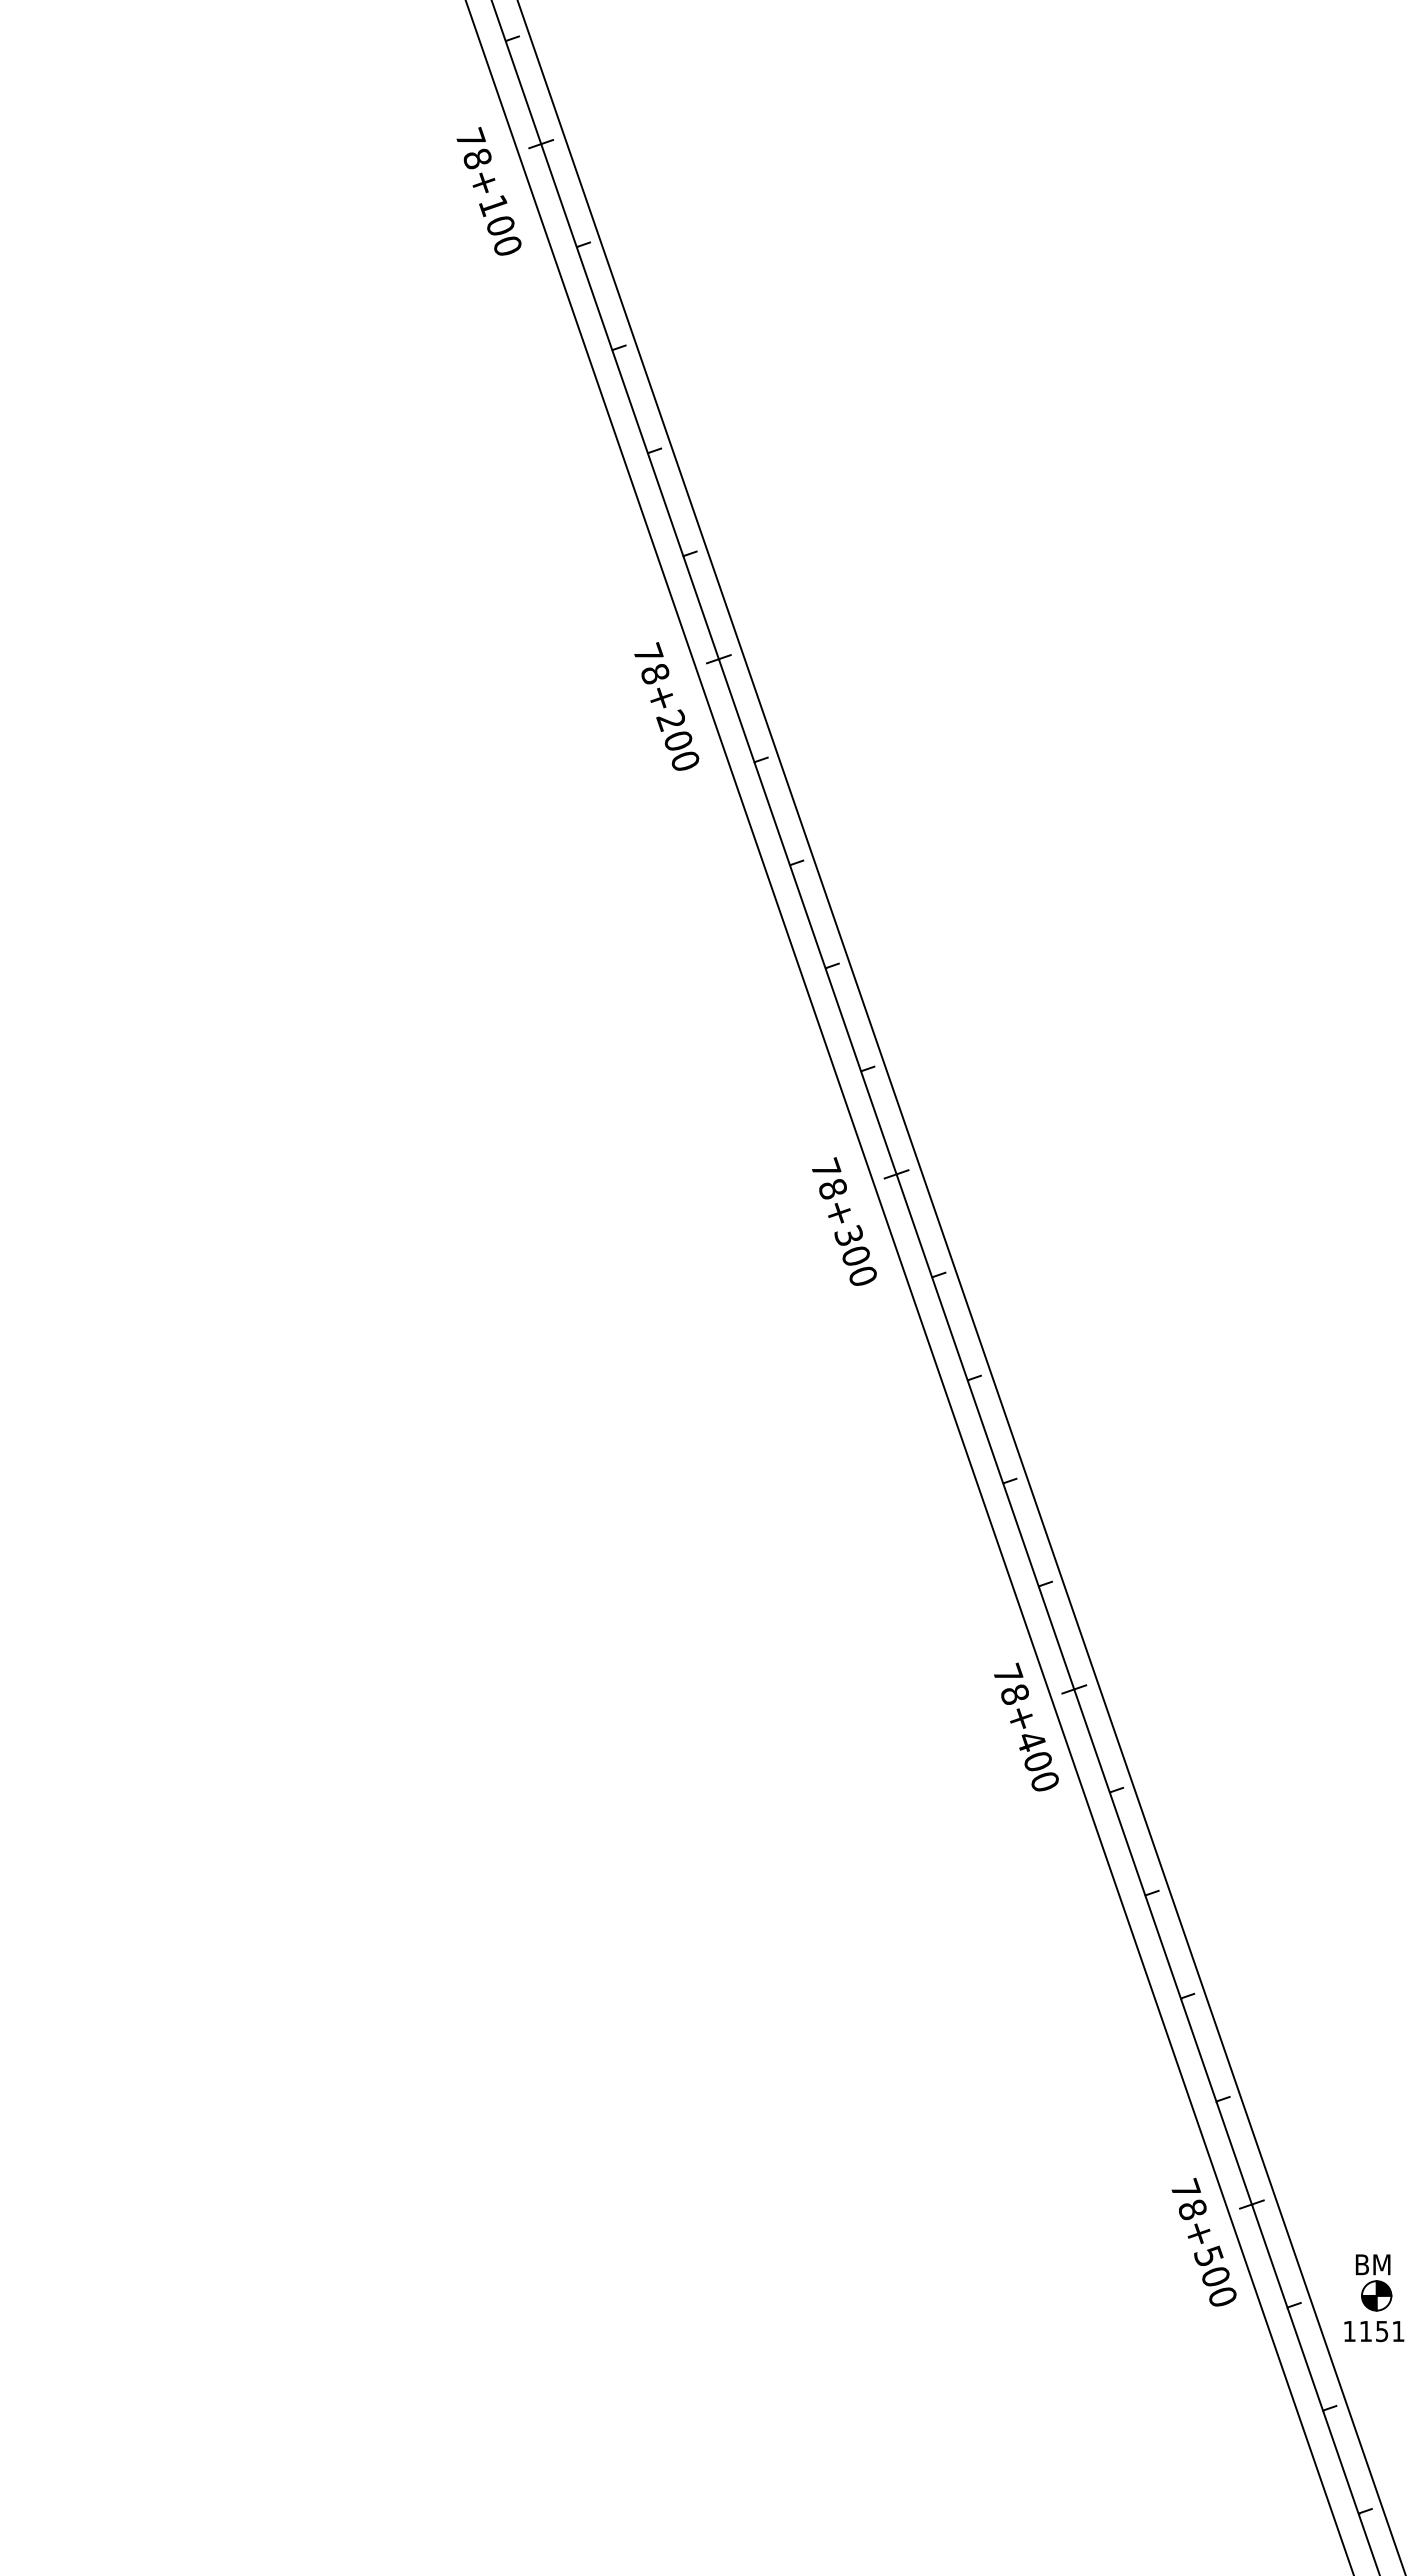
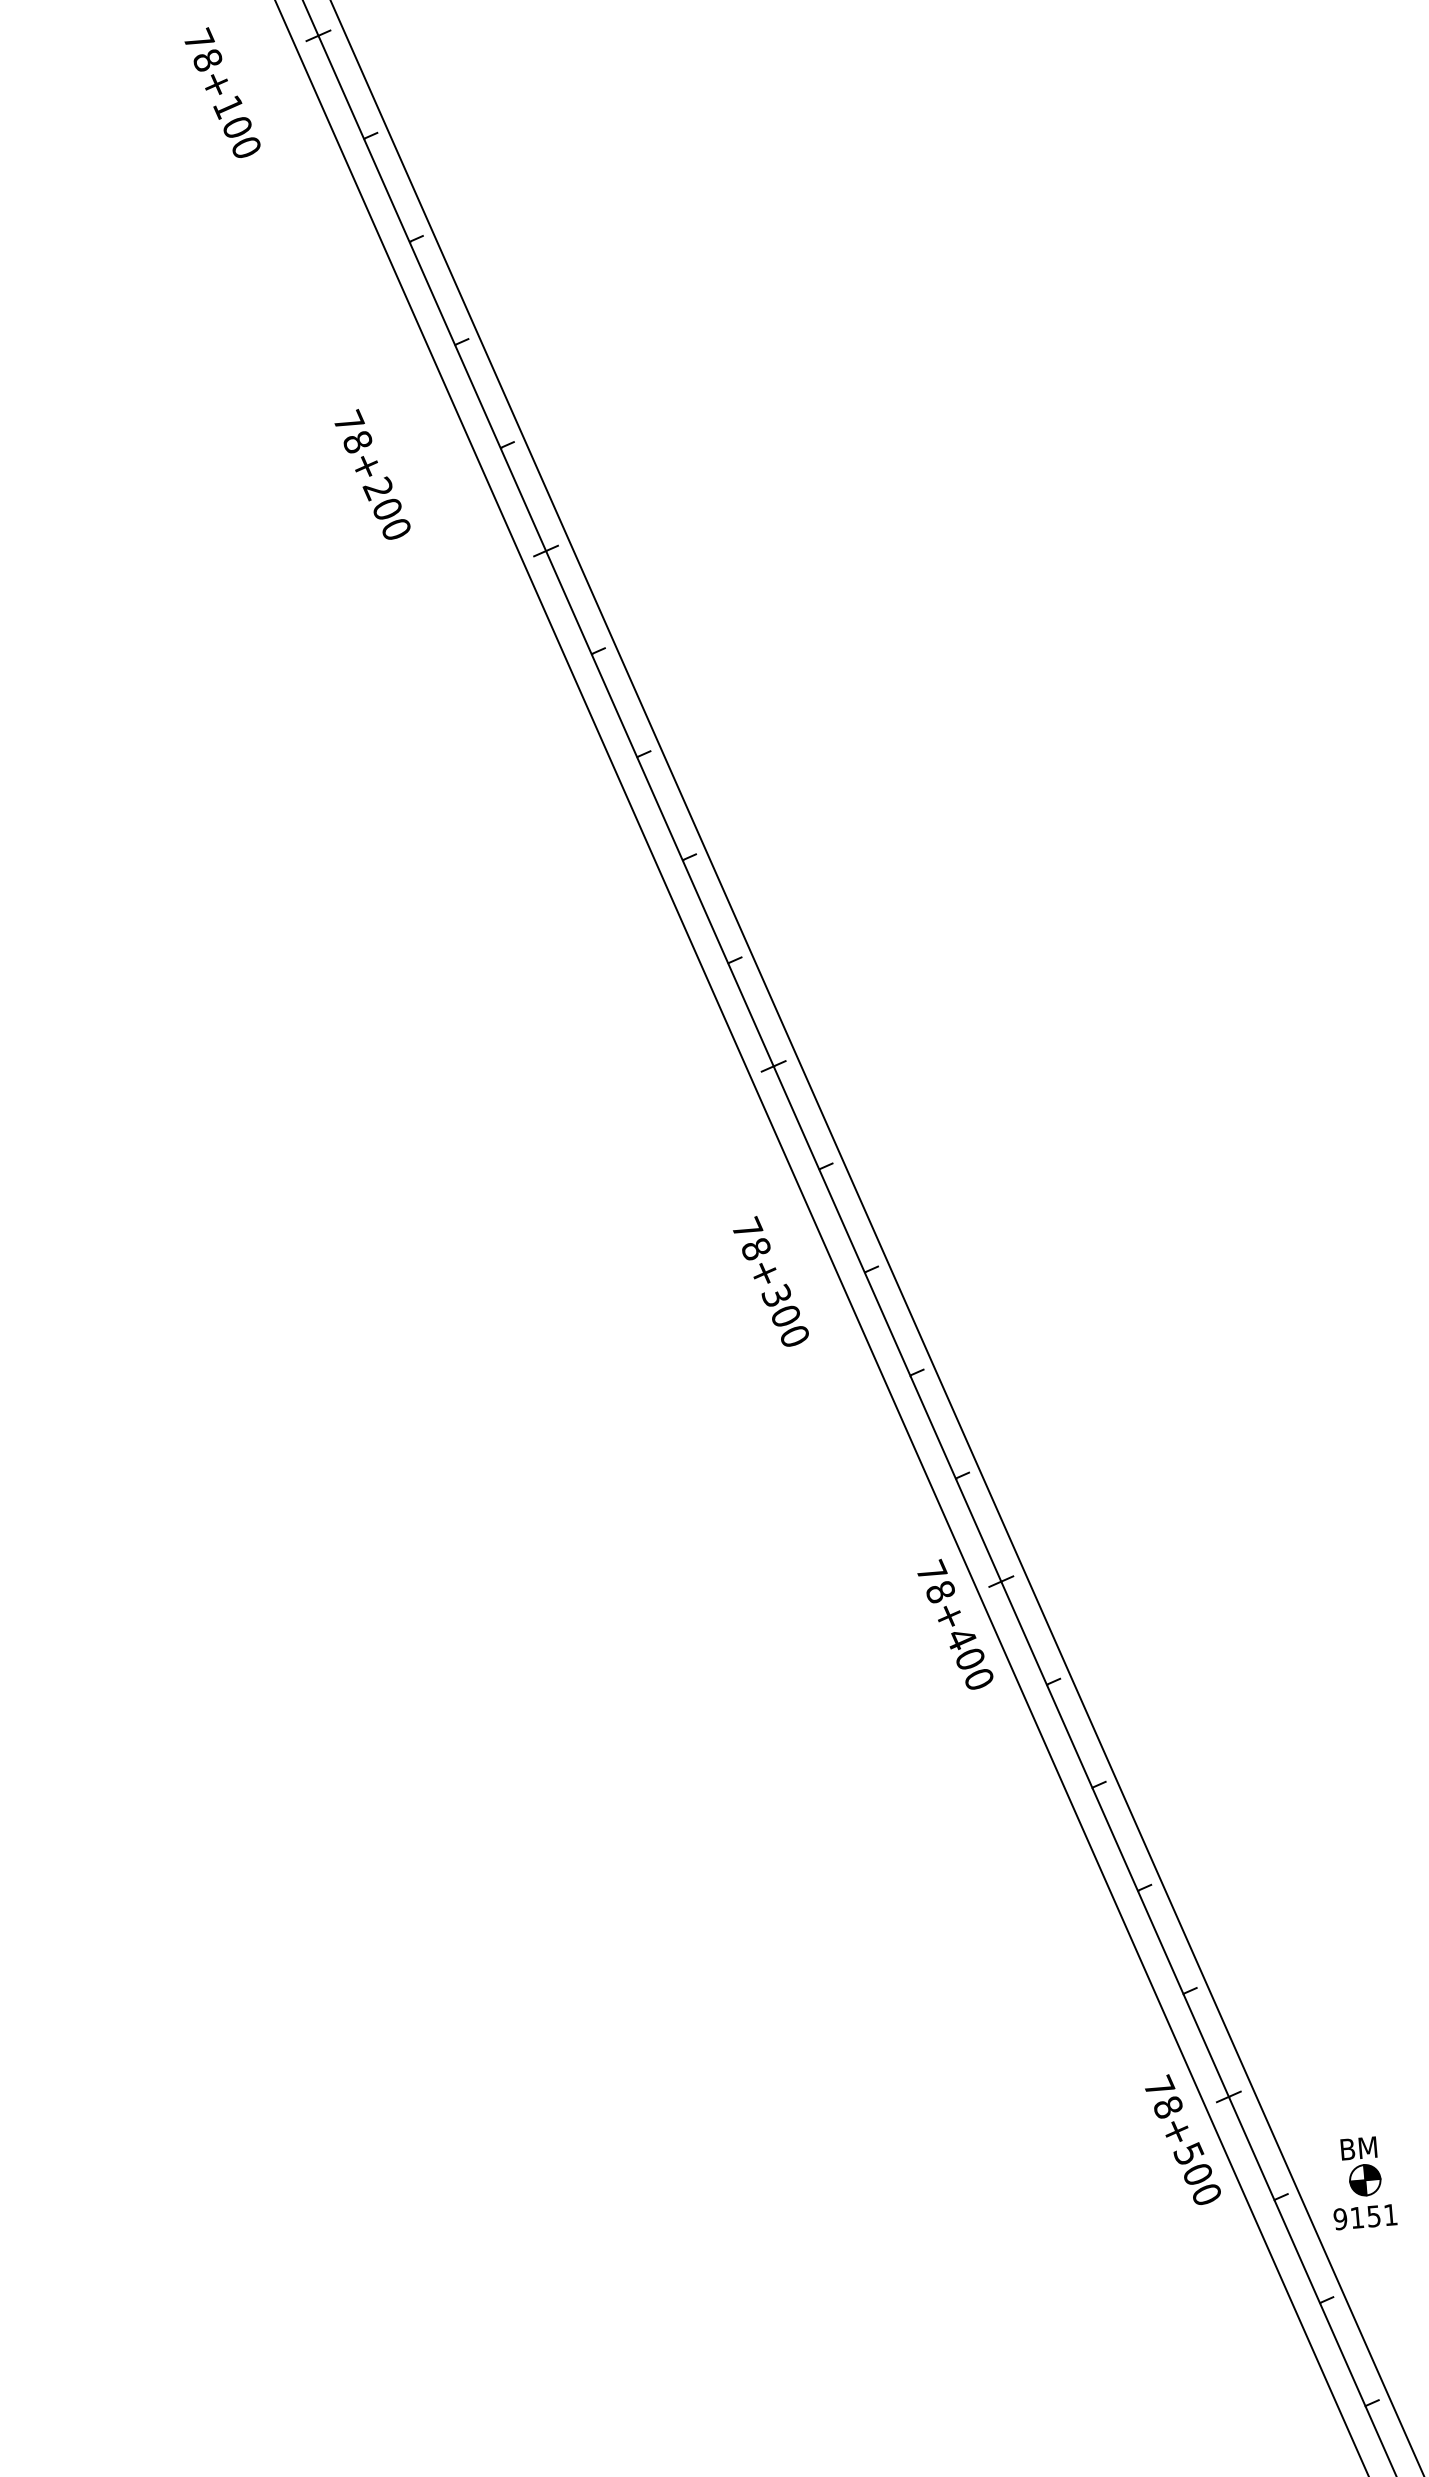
text: (488, 191) -> (221, 93), moved
text: (666, 706) -> (372, 474), moved
text: (844, 1221) -> (770, 1281), moved
text: (1349, 2331) -> (1340, 2219), 1151 -> 9151

